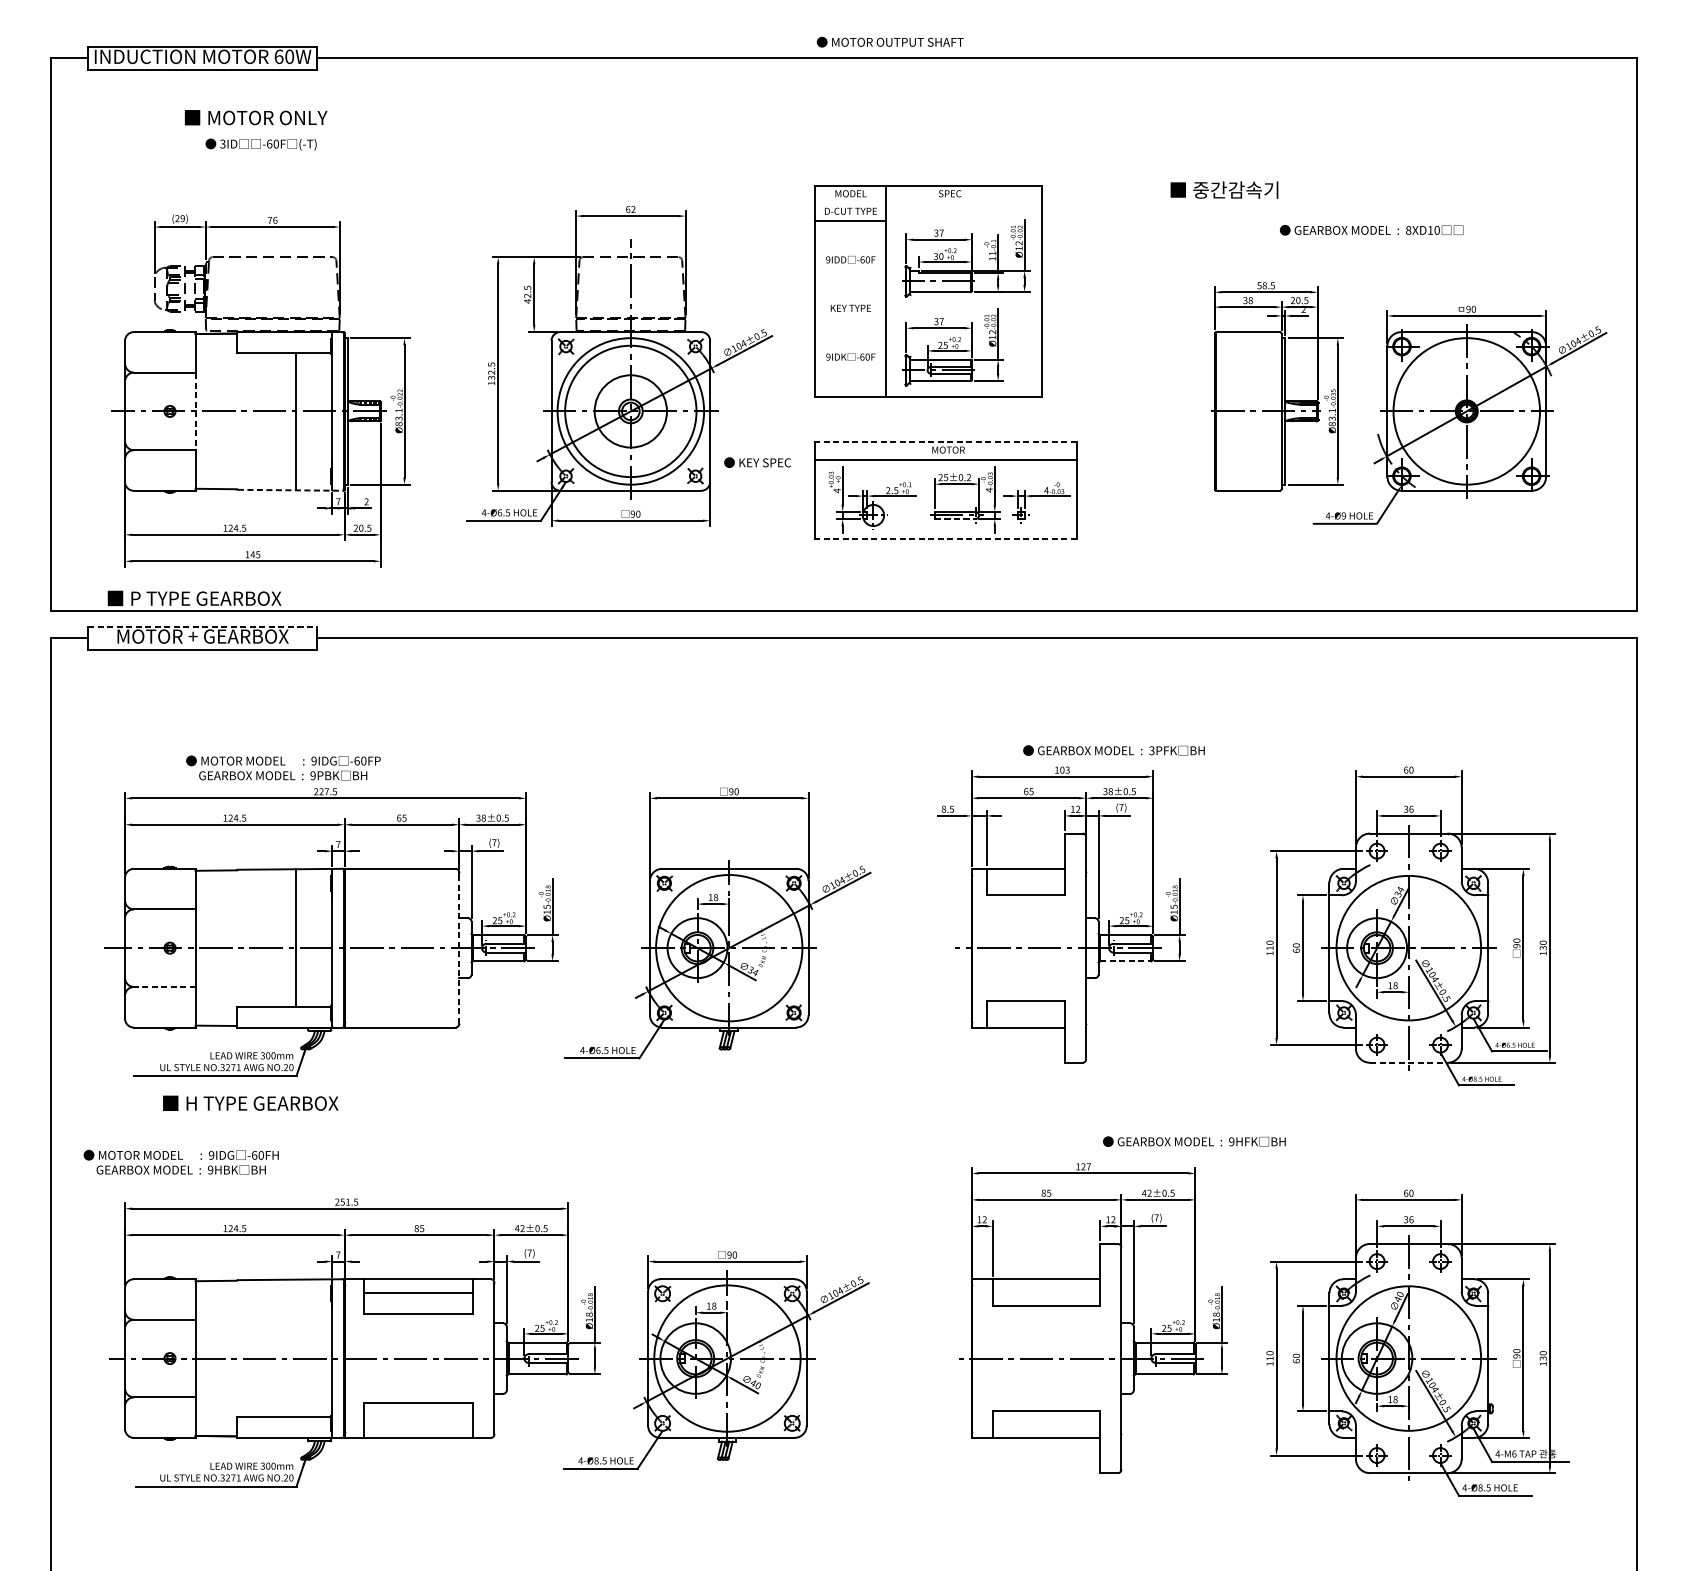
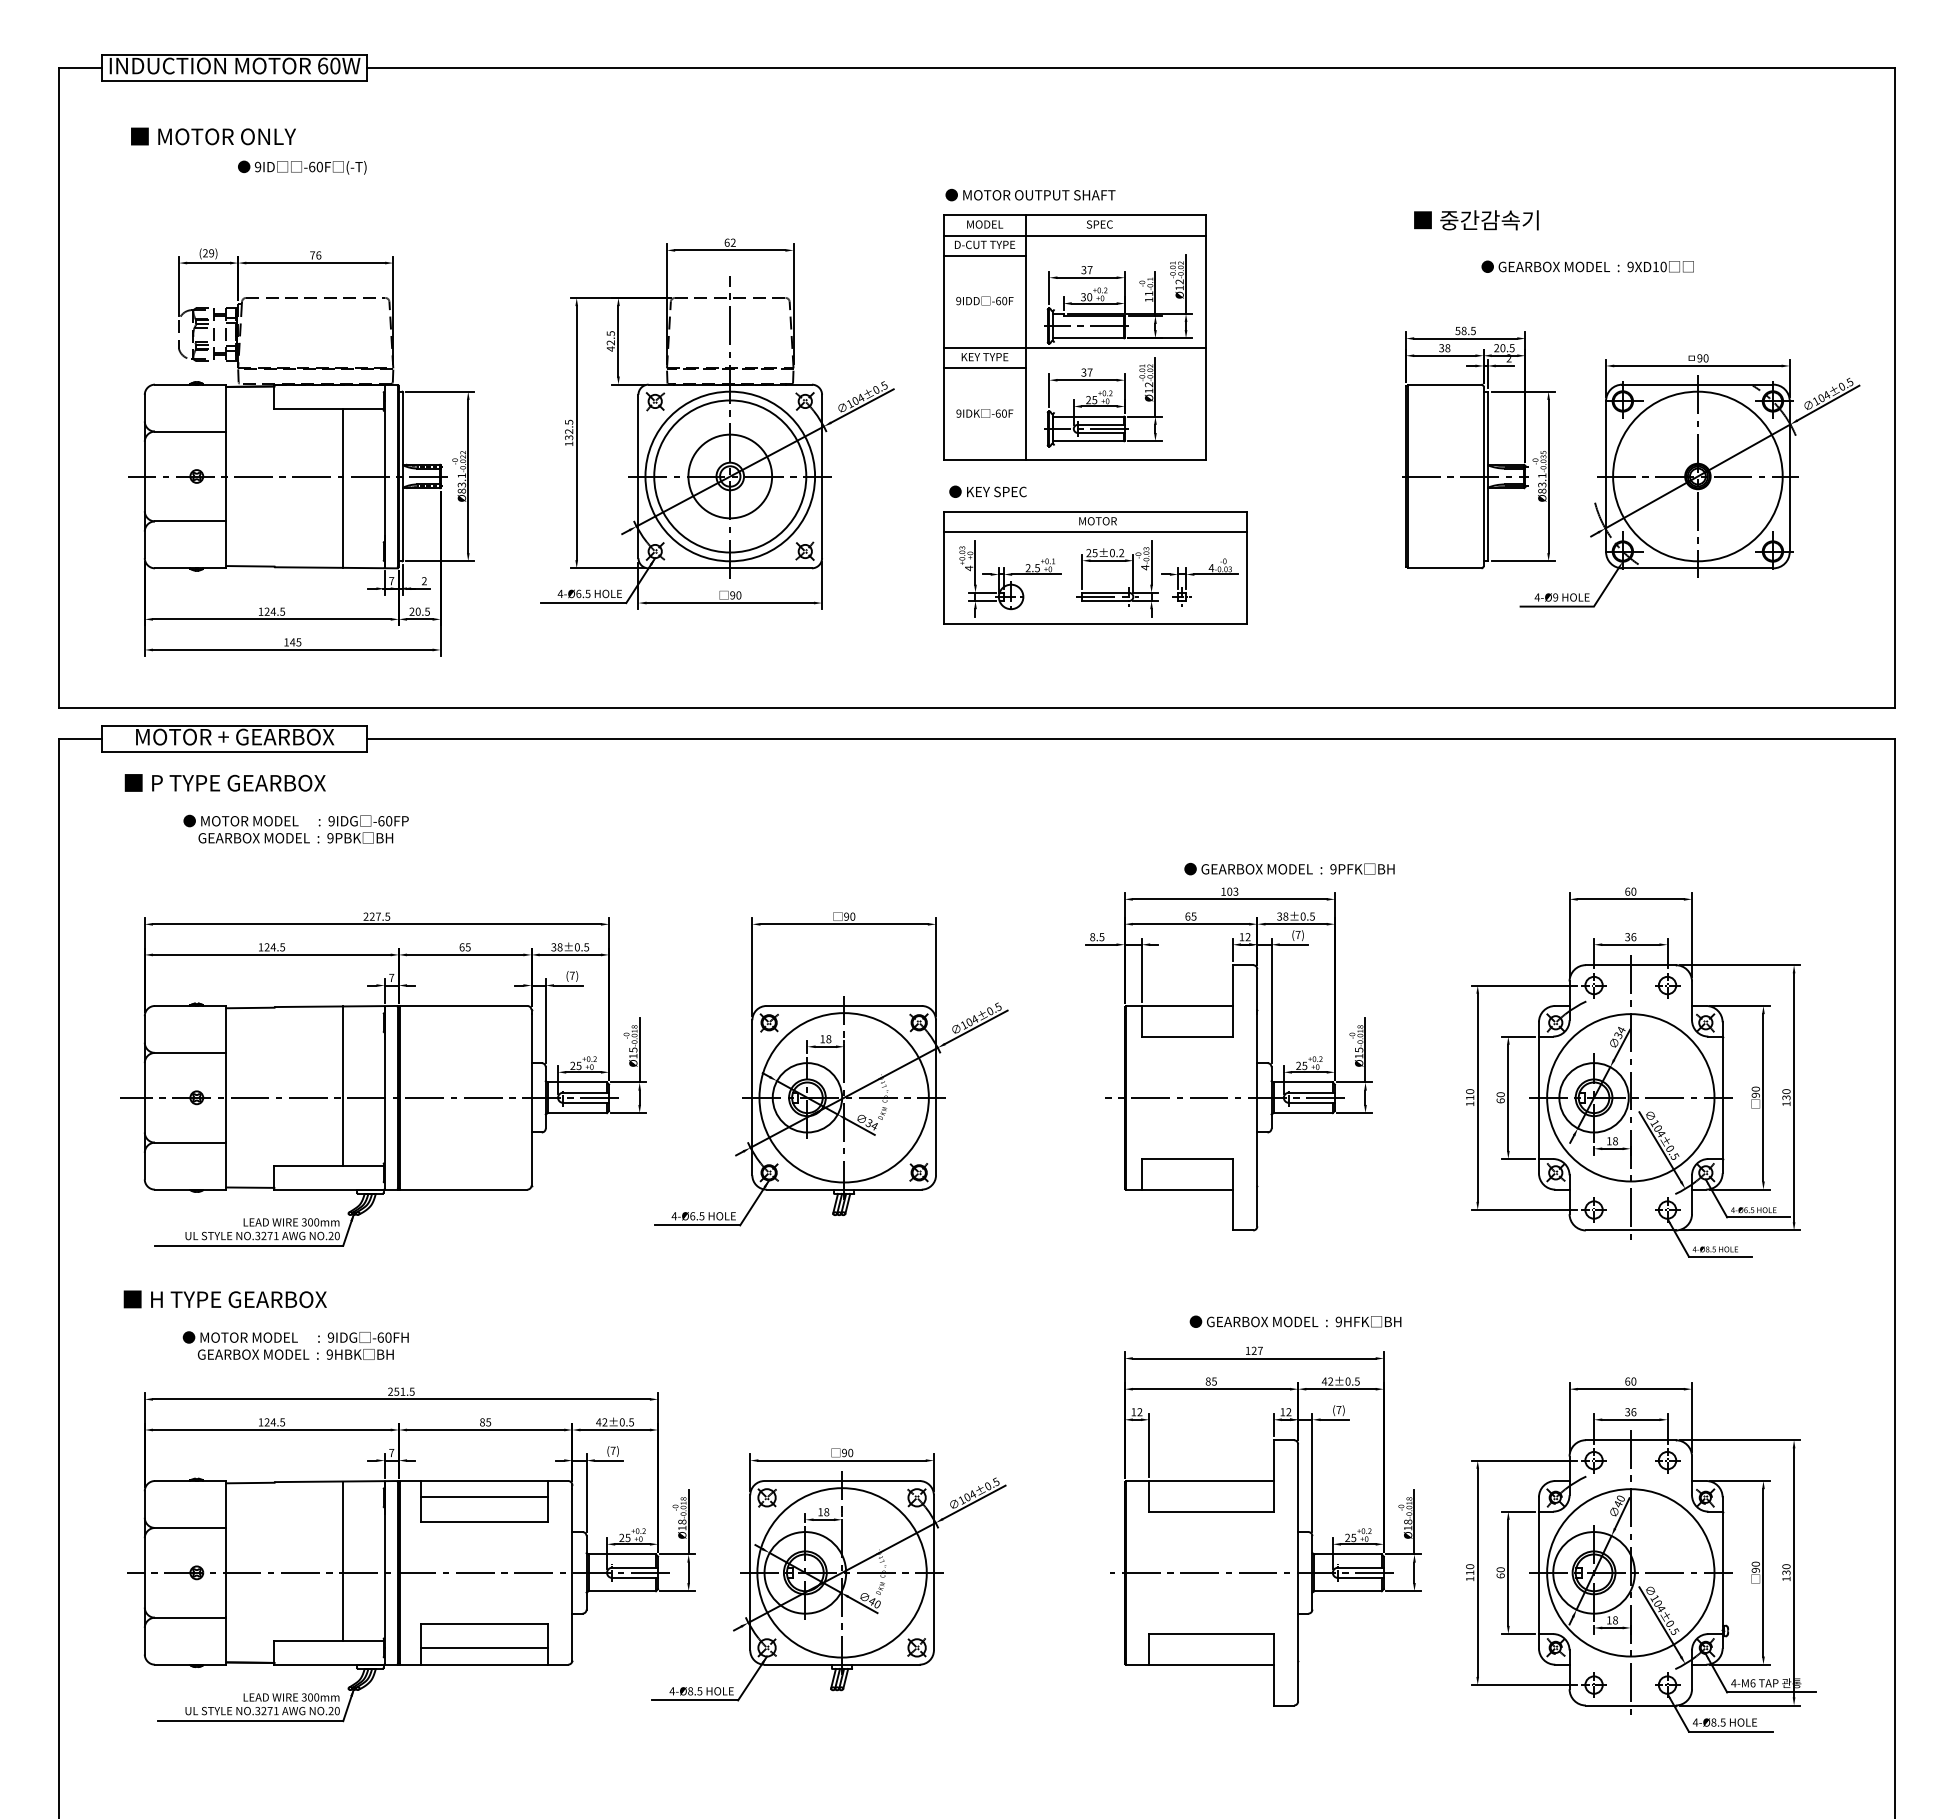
text: (890, 41) -> (1030, 194), moved
text: (256, 117) -> (213, 136), moved
text: (222, 144) -> (257, 167), 3ID -> 9ID
text: (1224, 190) -> (1476, 220), moved
line: (928, 203) -> (1074, 235), added
text: (1408, 230) -> (1630, 267), 8XD10 -> 9XD10
line: (928, 299) -> (1074, 347), added
line: (850, 318) -> (984, 368), added
line: (195, 412) -> (226, 477), dashed -> solid
line: (945, 441) -> (1094, 511), dashed -> solid
text: (757, 462) -> (987, 491), moved
line: (291, 490) -> (337, 567), dashed -> solid
line: (955, 519) -> (1106, 601), dashed -> solid
line: (945, 539) -> (1094, 624), dashed -> solid
text: (193, 598) -> (224, 782), moved
line: (203, 626) -> (235, 725), dashed -> solid
text: (1151, 750) -> (1333, 869), 3PFK -> 9PFK
text: (282, 767) -> (295, 828), moved
line: (459, 949) -> (531, 1099), dashed -> solid
line: (1126, 961) -> (1303, 1113), dashed -> solid
line: (164, 986) -> (190, 1142), dashed -> solid
line: (1408, 1062) -> (1630, 1230), dashed -> solid
text: (250, 1103) -> (224, 1299), moved
text: (1194, 1141) -> (1295, 1321), moved
text: (180, 1162) -> (295, 1345), moved
line: (295, 1347) -> (342, 1560), added
line: (418, 1423) -> (484, 1648), added

